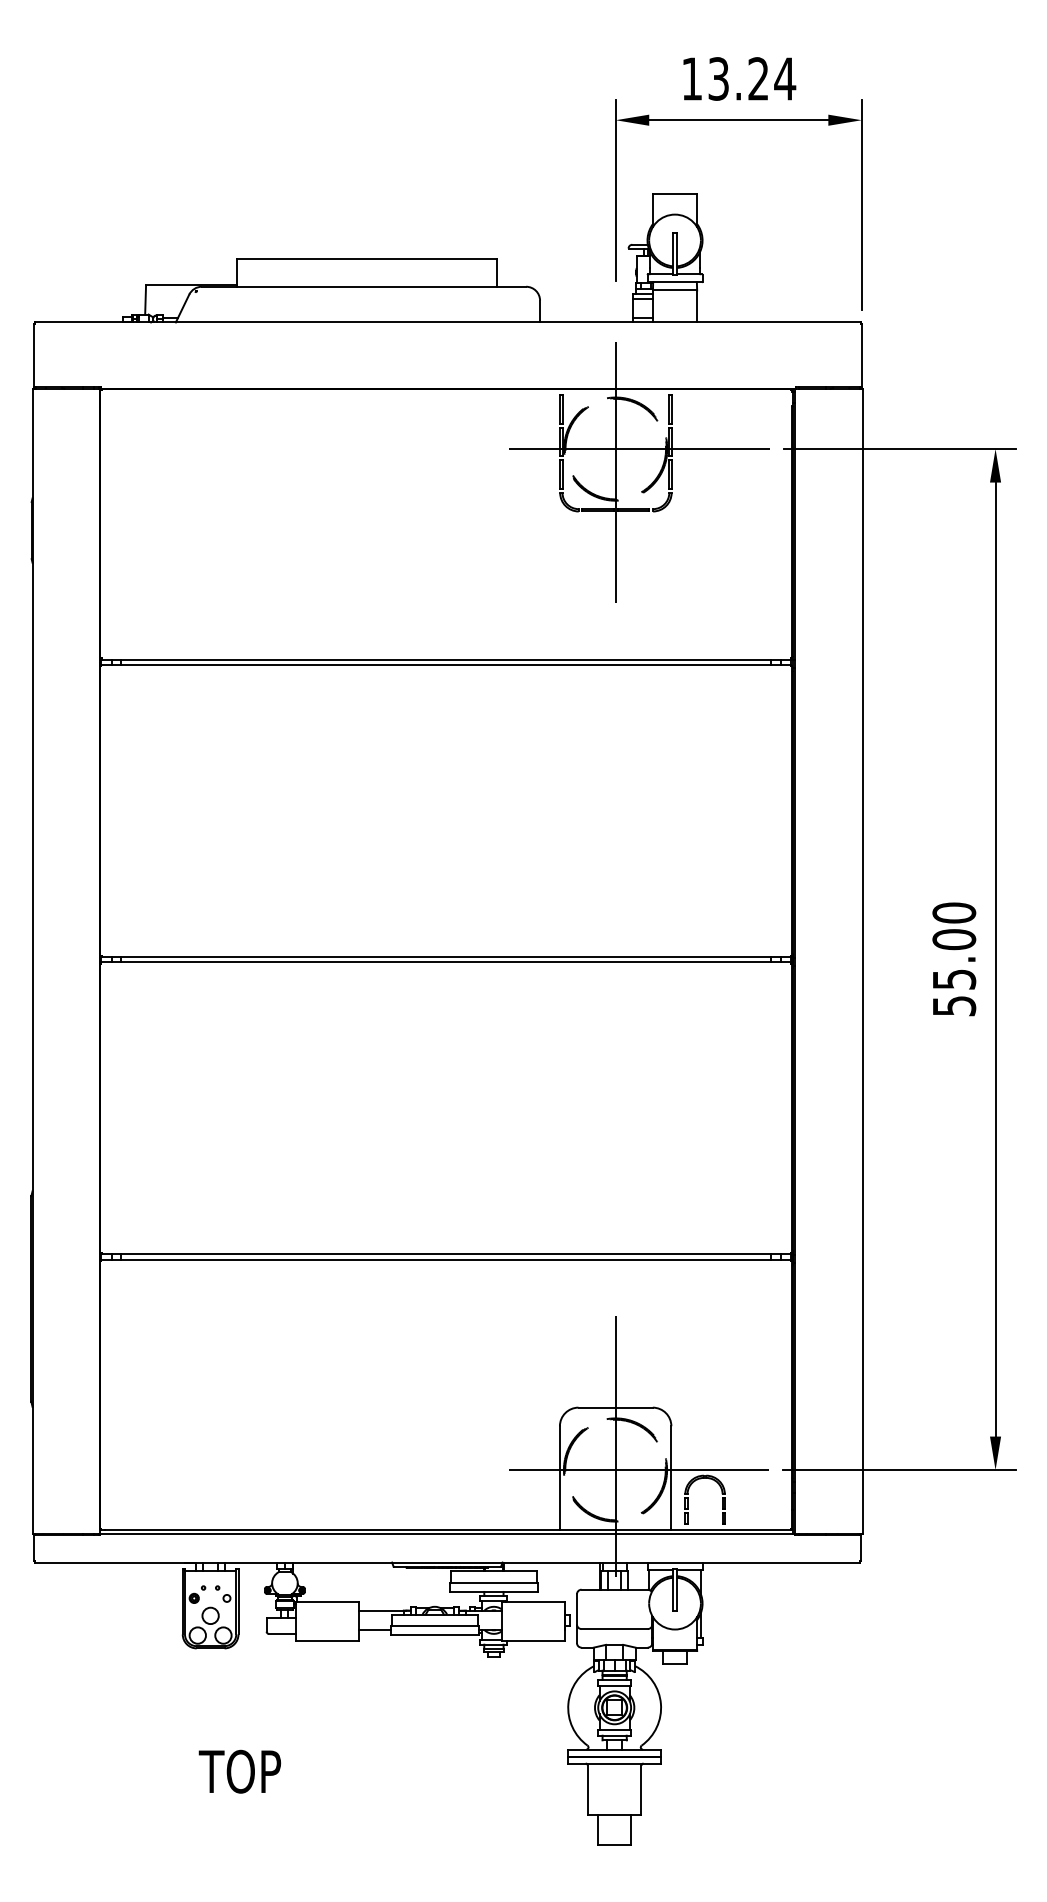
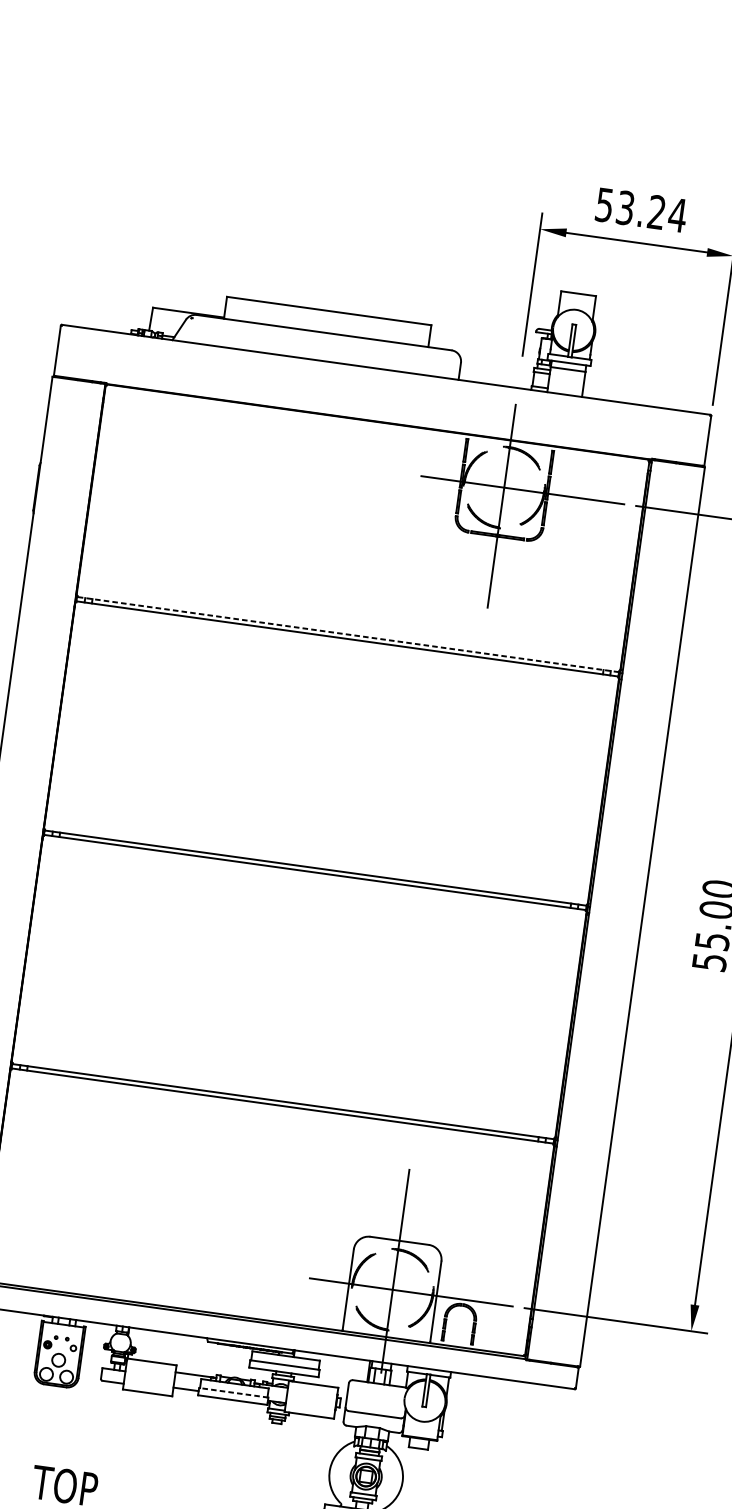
text: (691, 78) -> (604, 204), 13.24 -> 53.24
line: (446, 659) -> (348, 634), solid -> dashed
line: (434, 1626) -> (233, 1393), solid -> dashed

